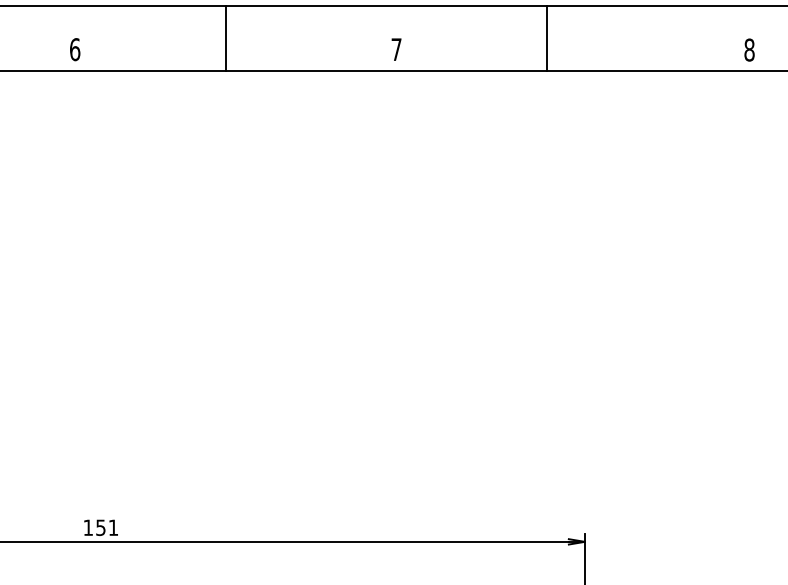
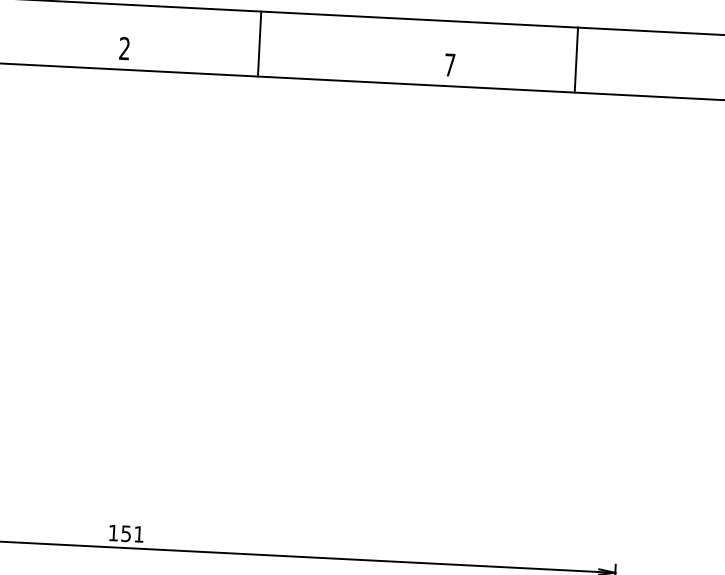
line: (225, 38) -> (259, 44), moved
line: (546, 38) -> (575, 60), moved
text: (75, 49) -> (125, 48), 6 -> 2

